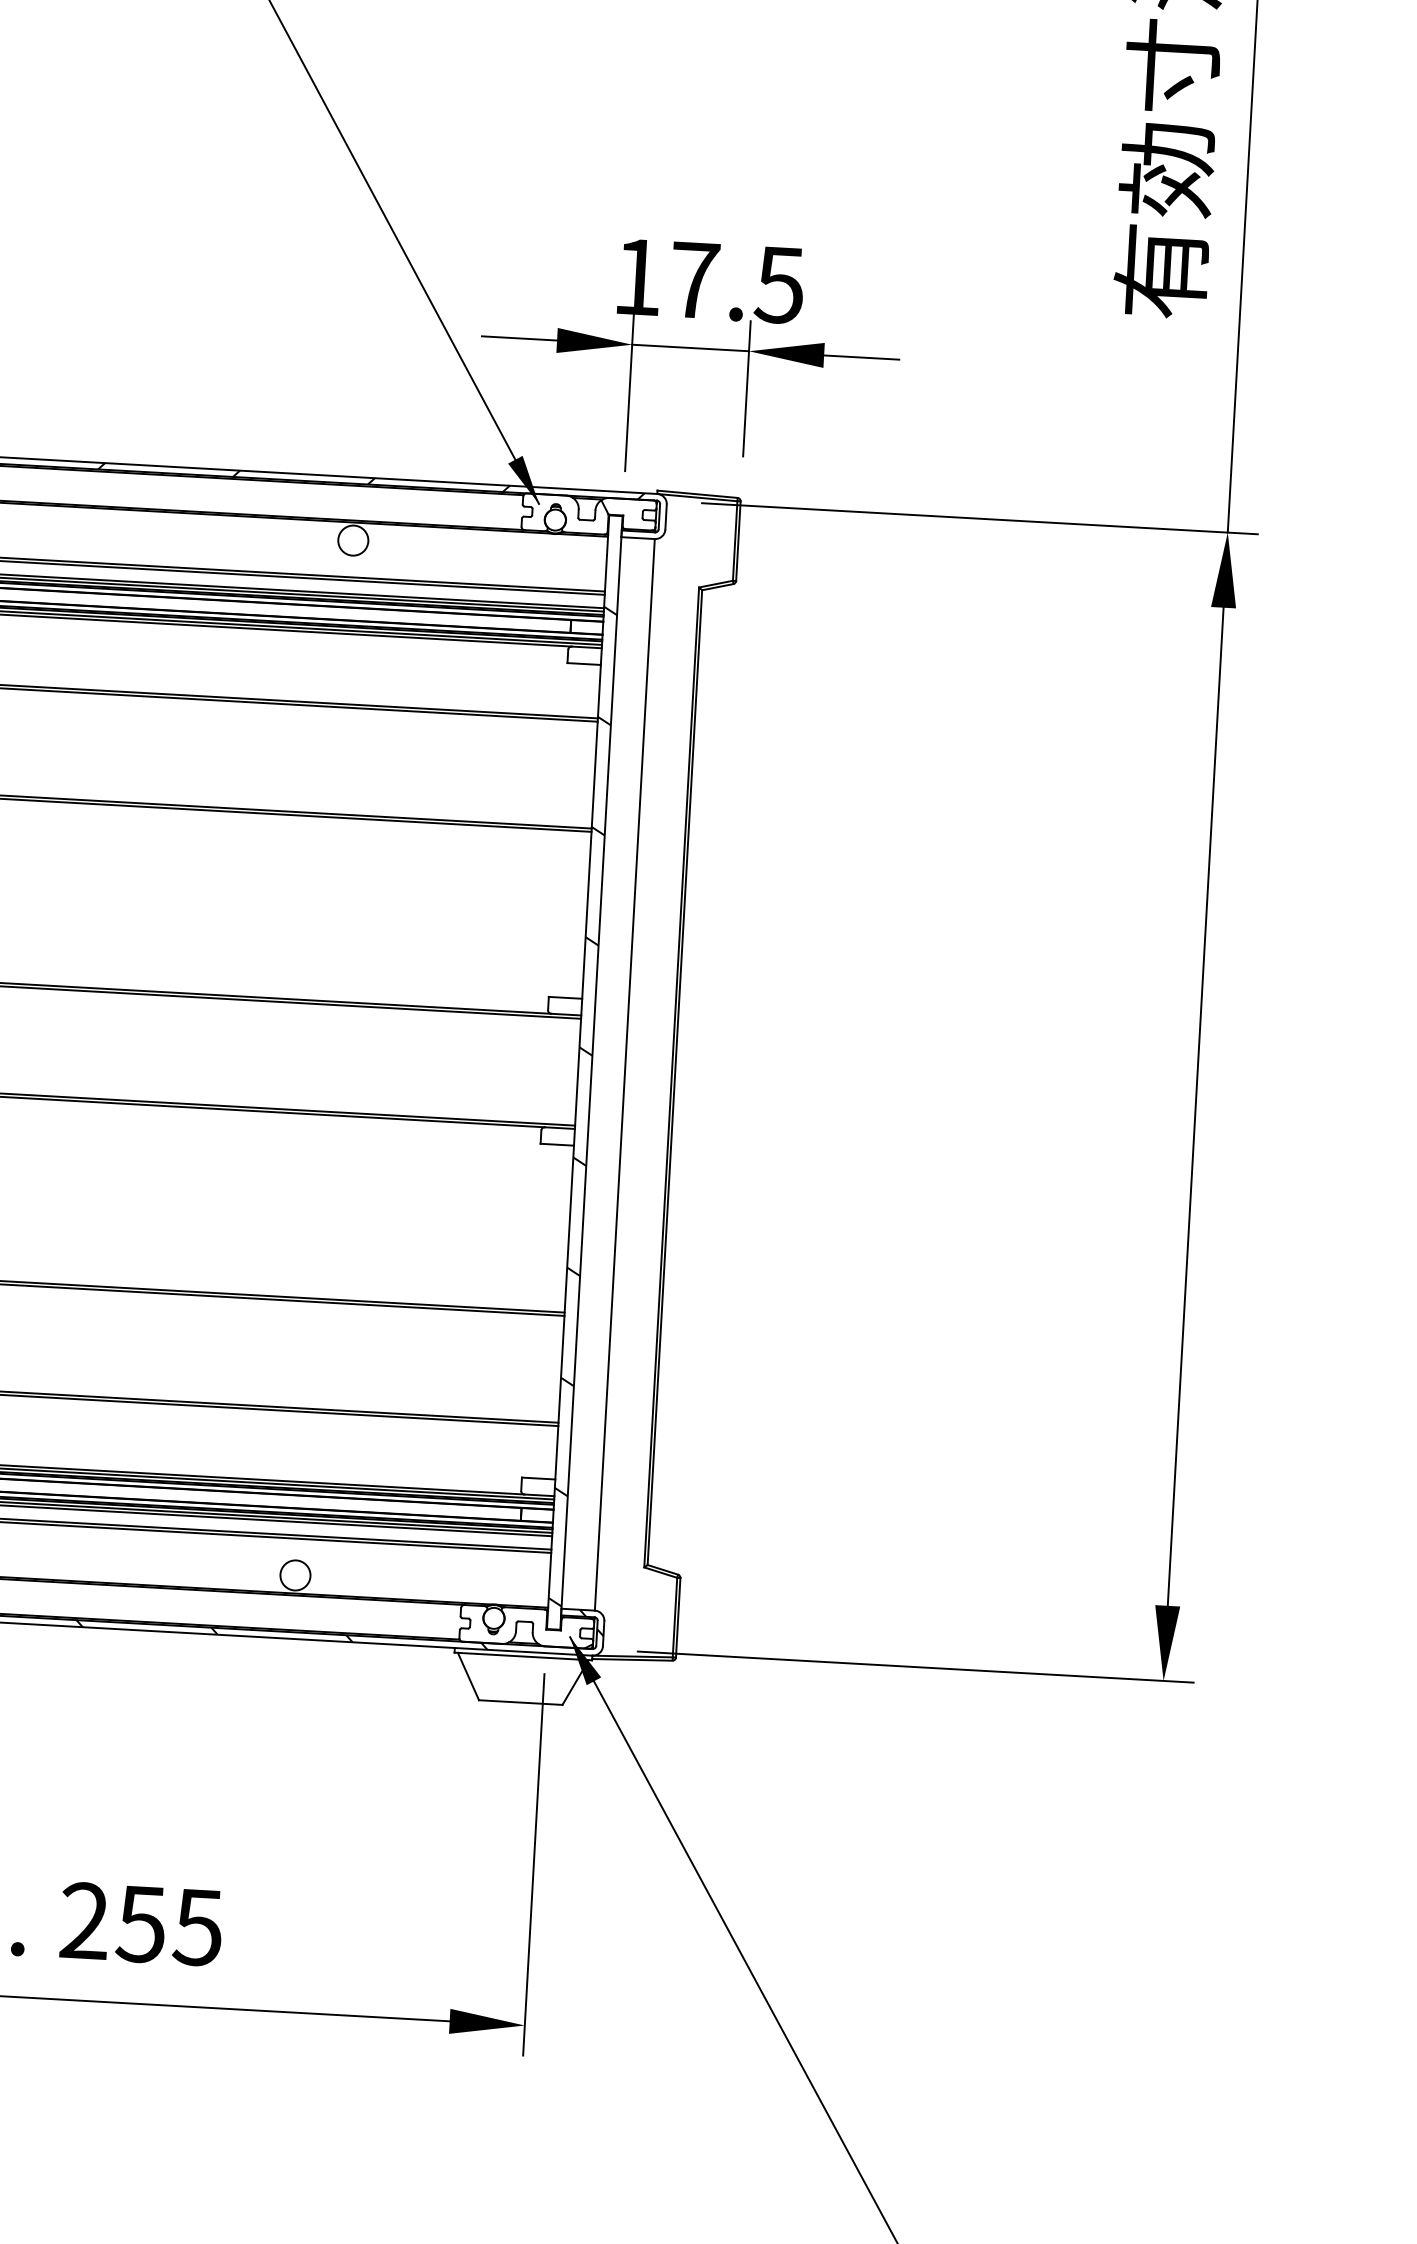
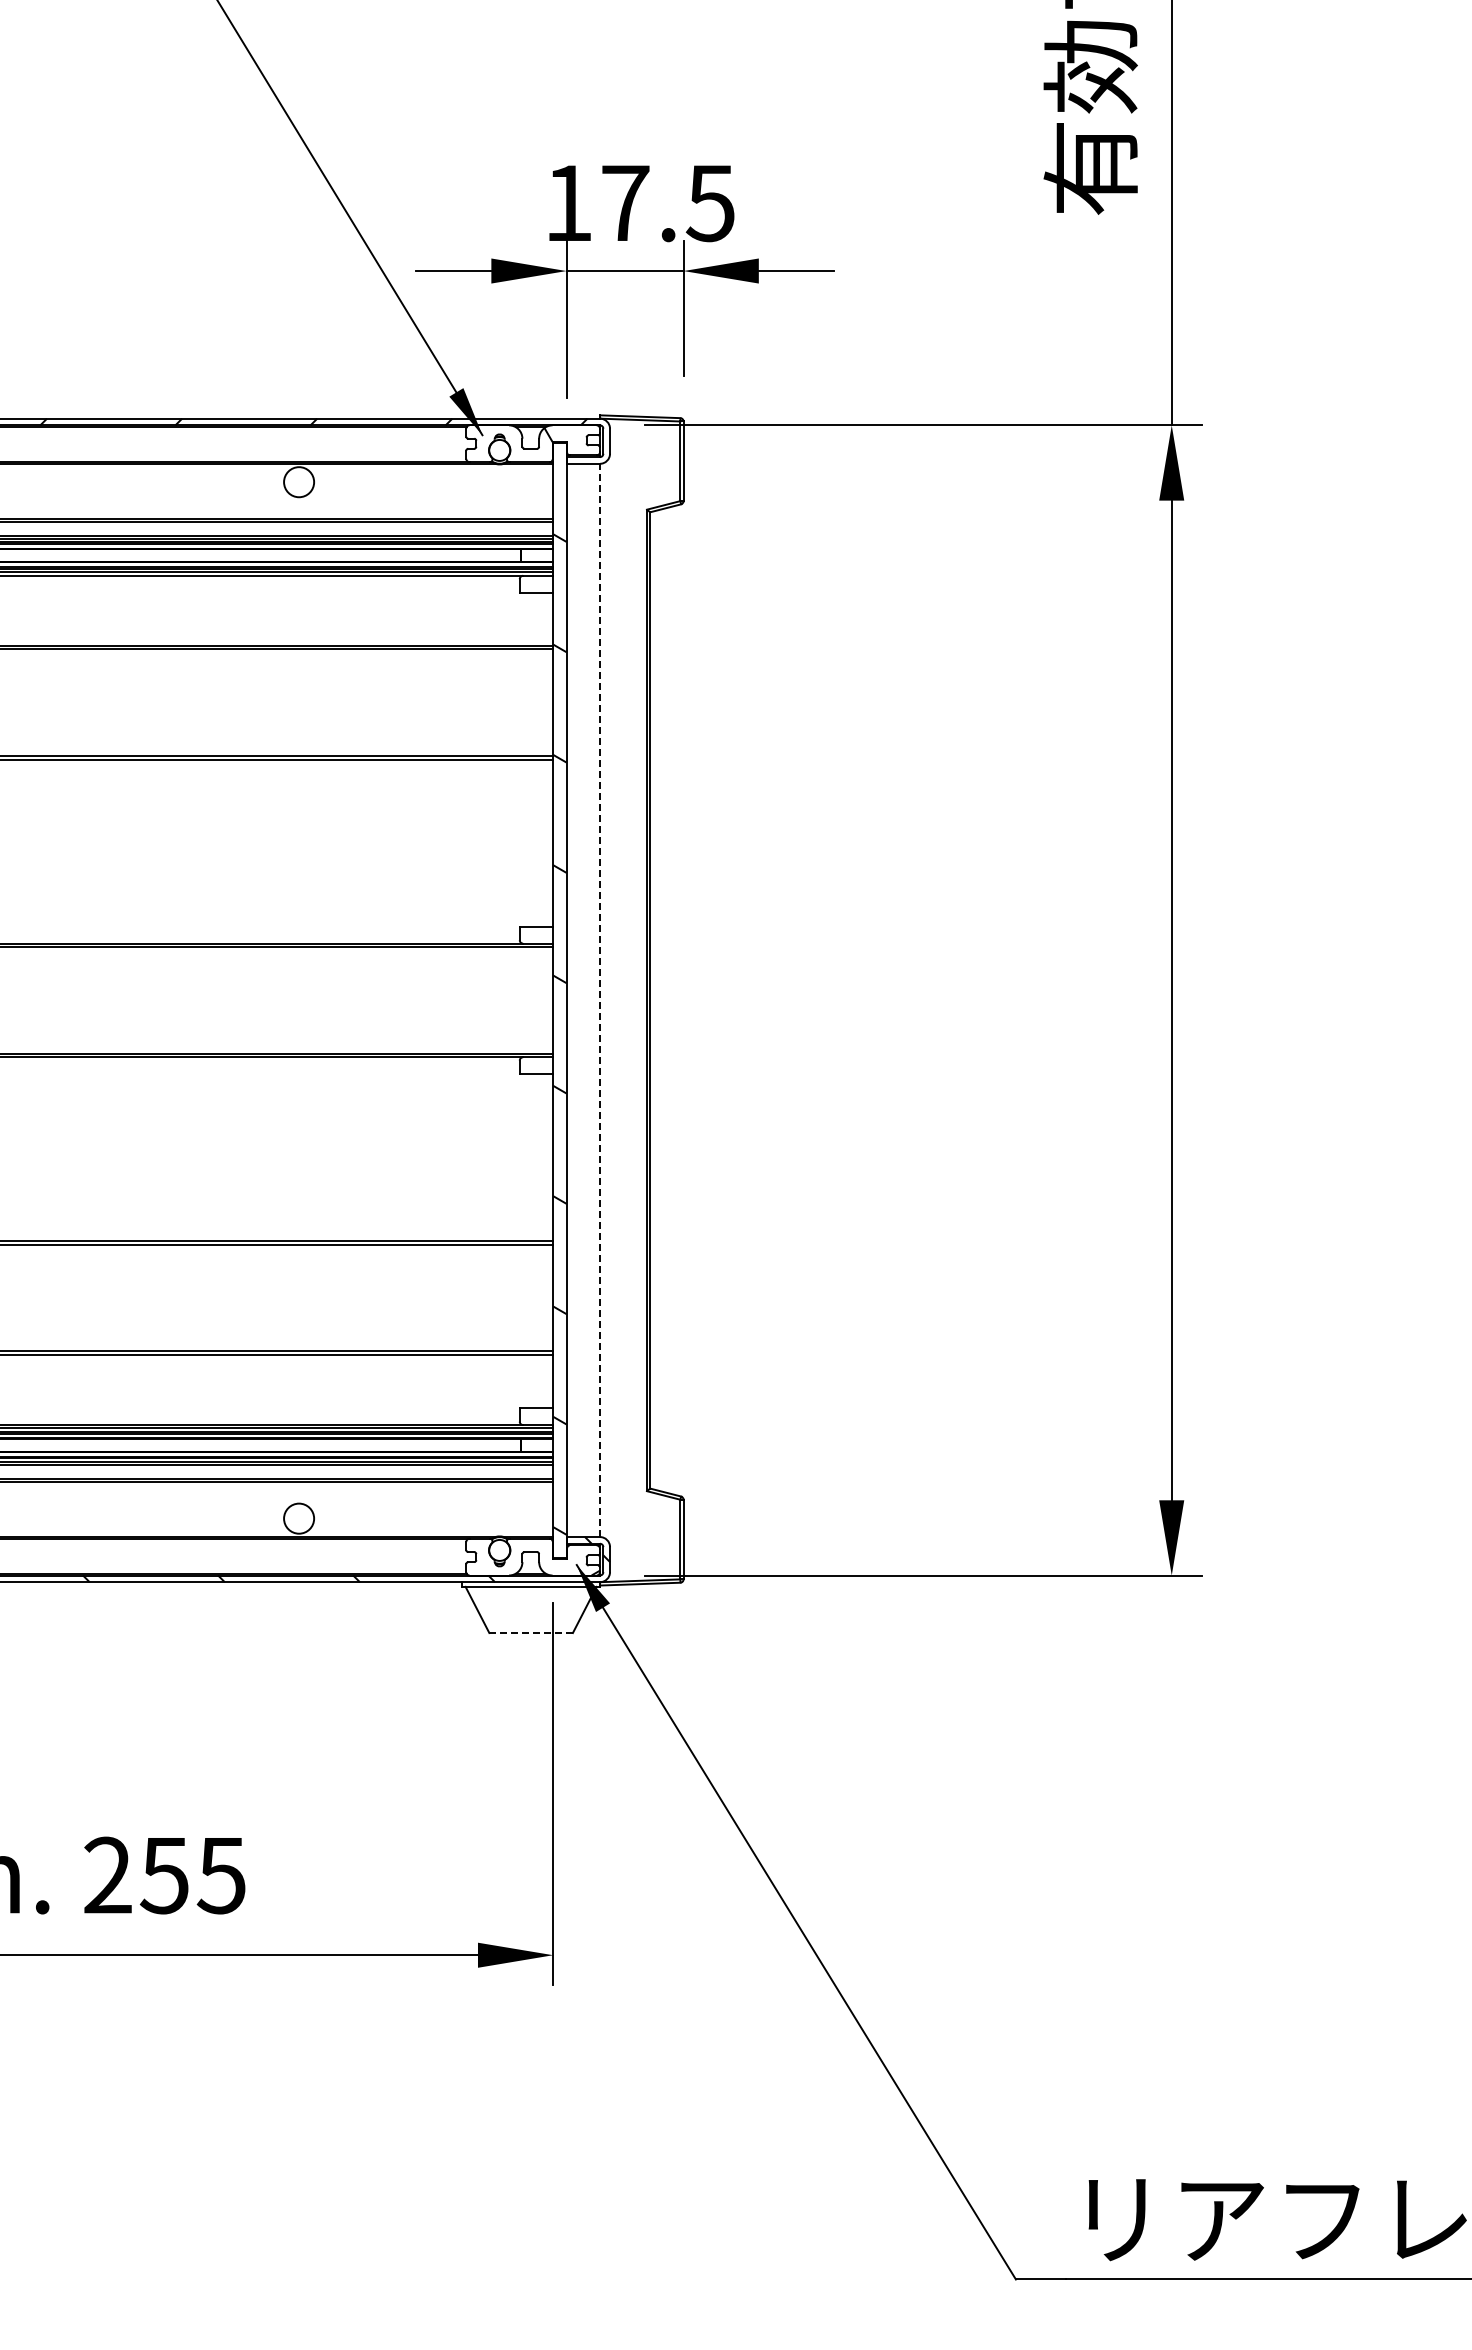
line: (625, 1074) -> (600, 1000), solid -> dashed
line: (521, 1703) -> (531, 1633), solid -> dashed

